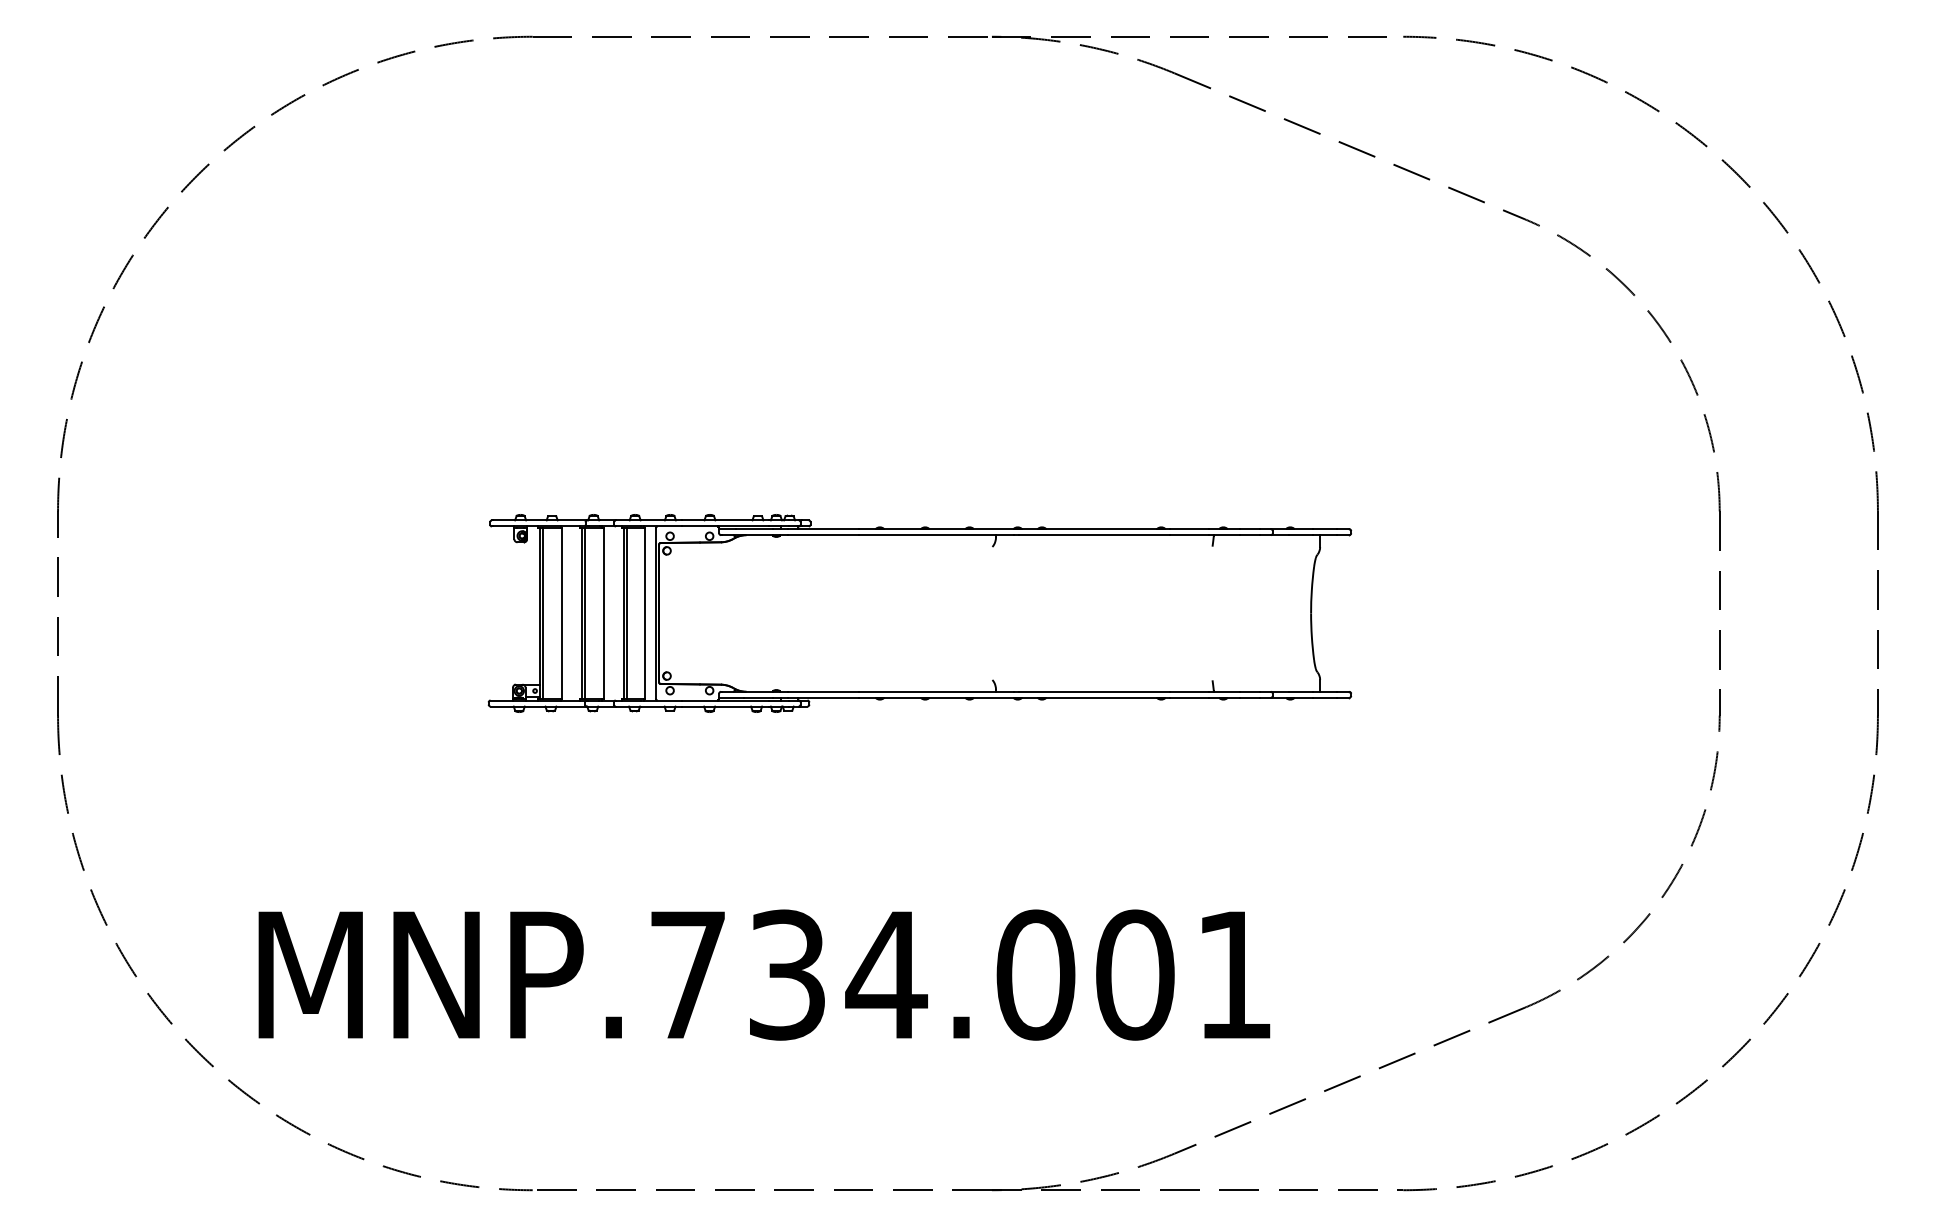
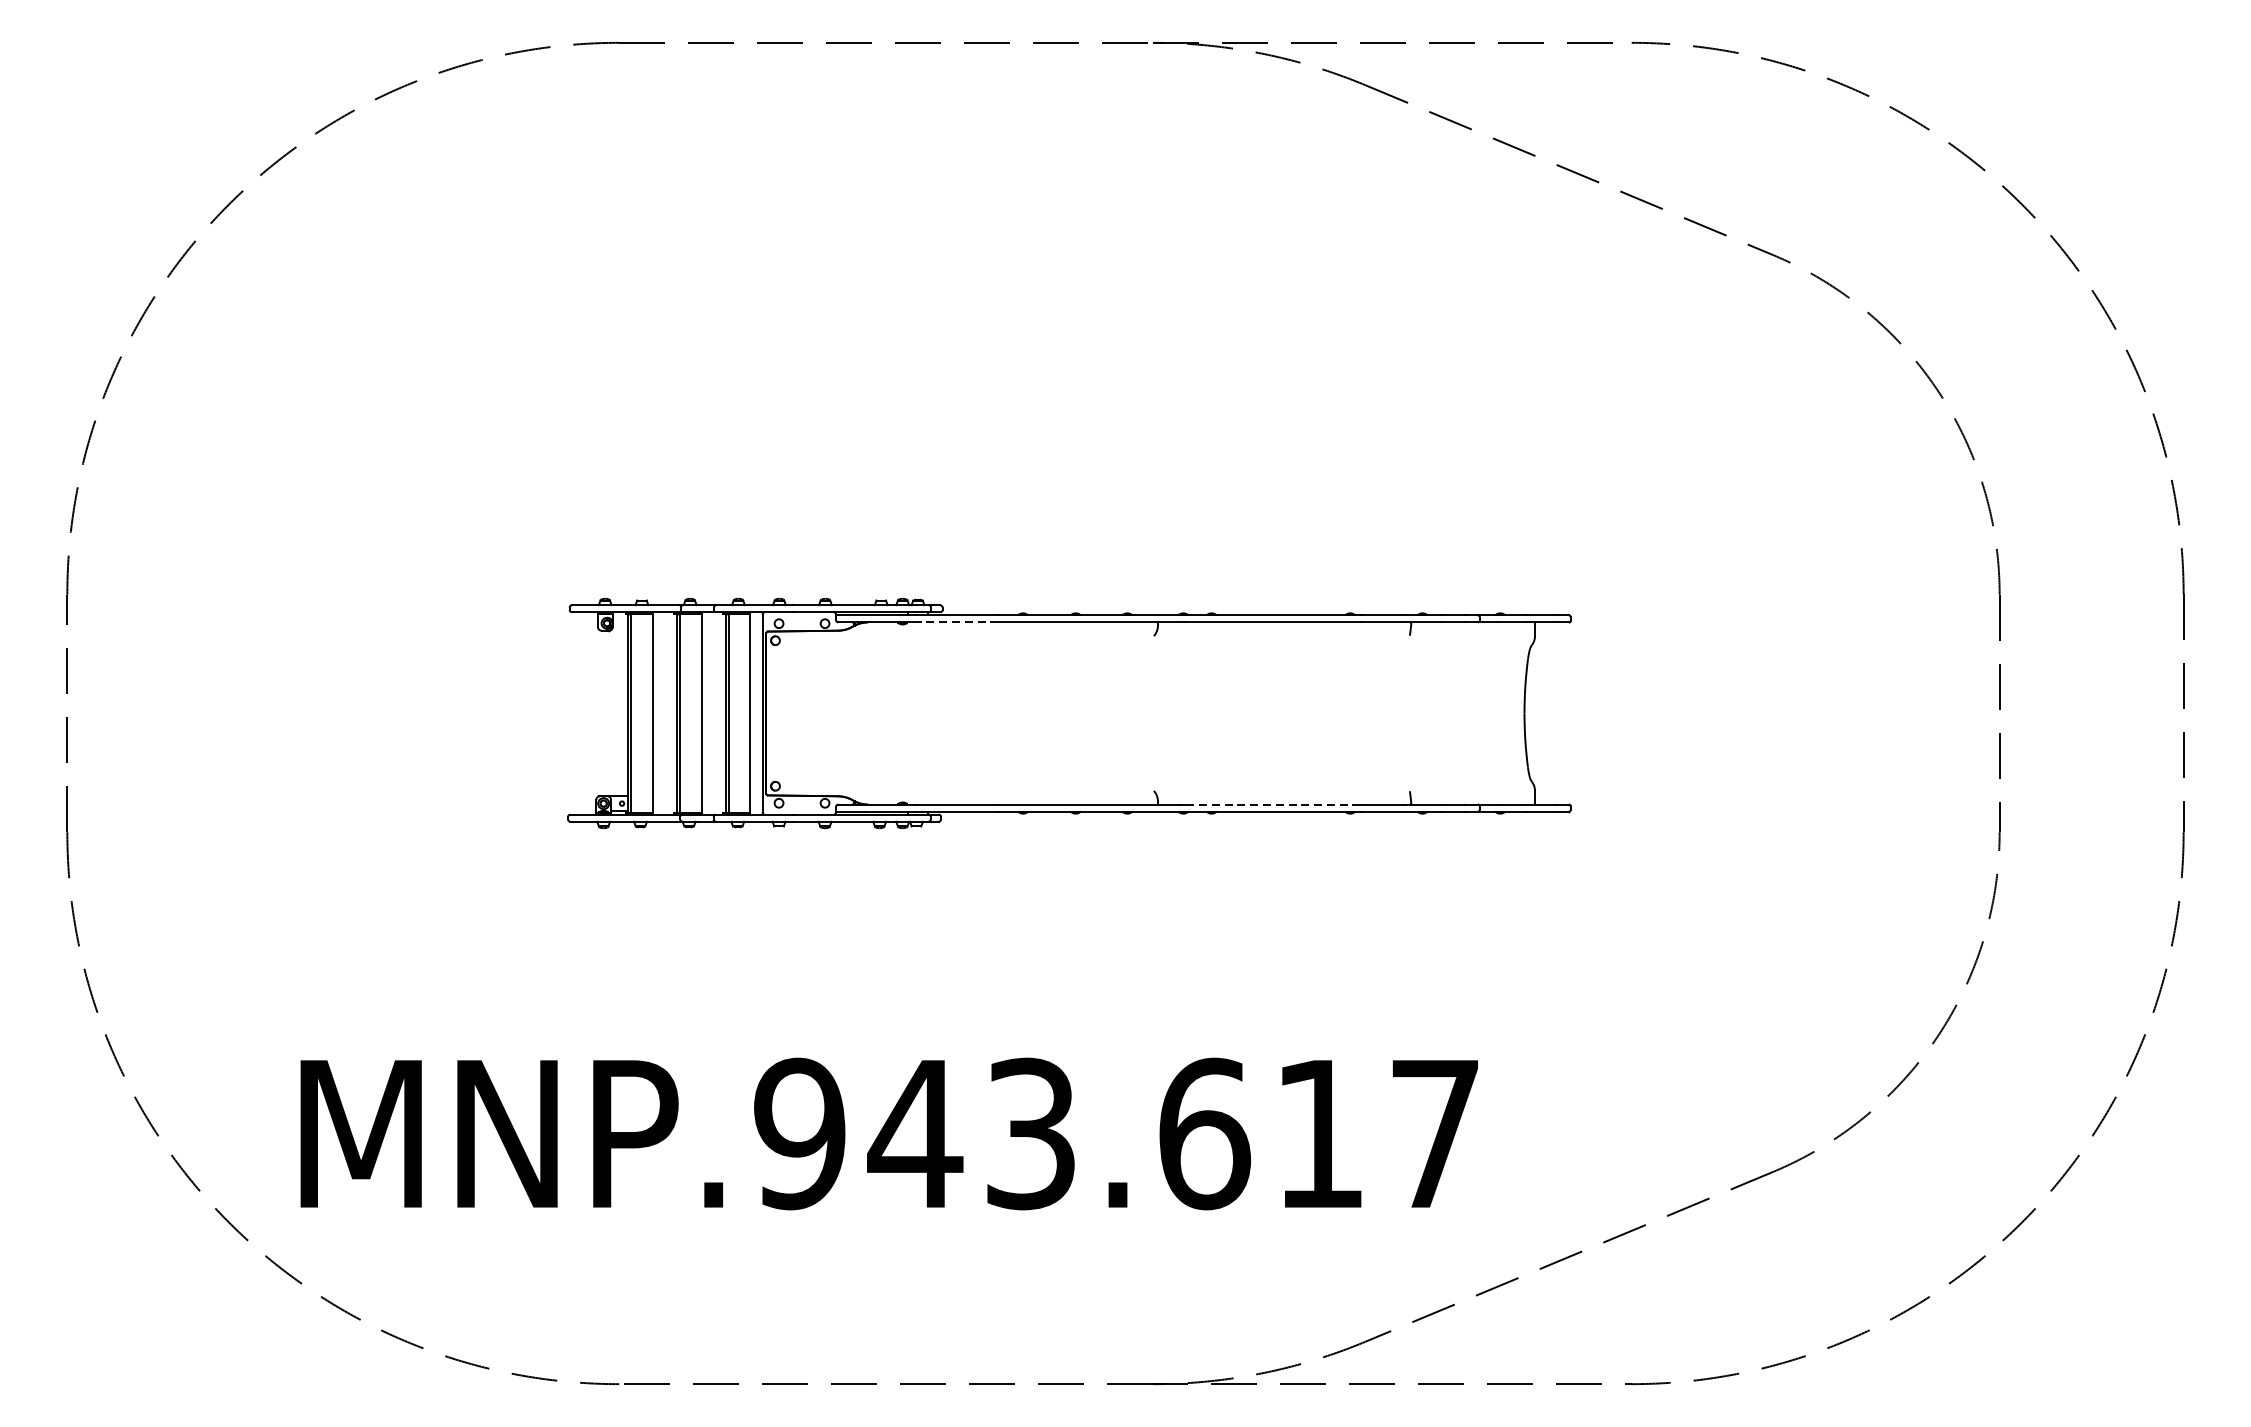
line: (823, 535) -> (957, 622), solid -> dashed
line: (1094, 691) -> (1272, 804), solid -> dashed
text: (959, 974) -> (1115, 1133), MNP.734.001 -> MNP.943.617

